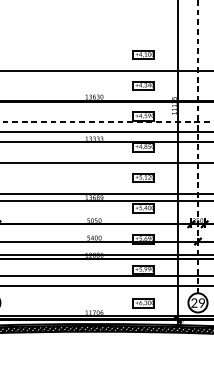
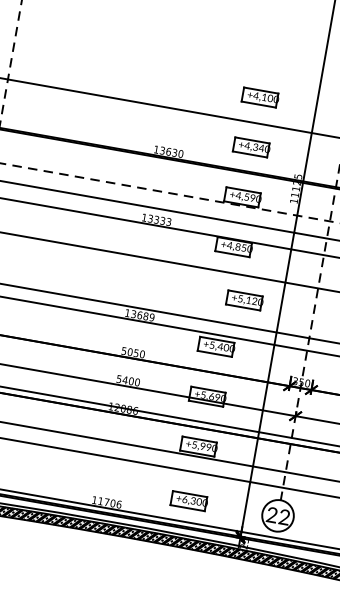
part: (143, 177) -> (244, 299), moved
text: (201, 303) -> (283, 517), 29 -> 22

